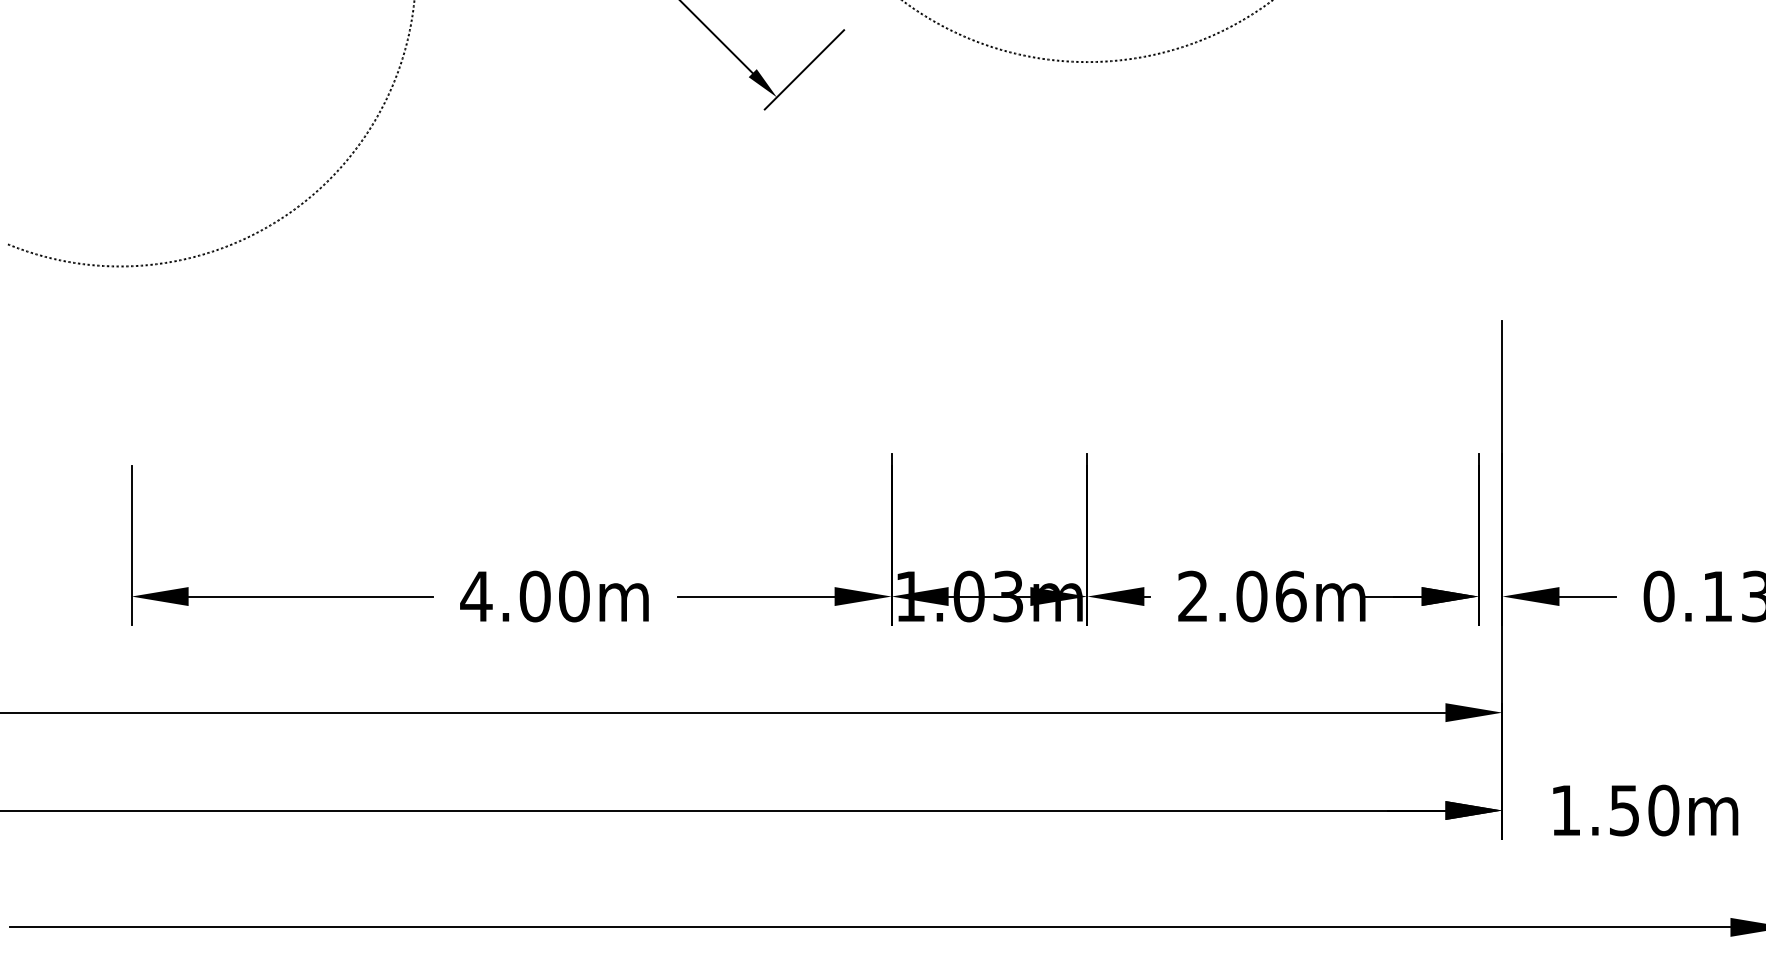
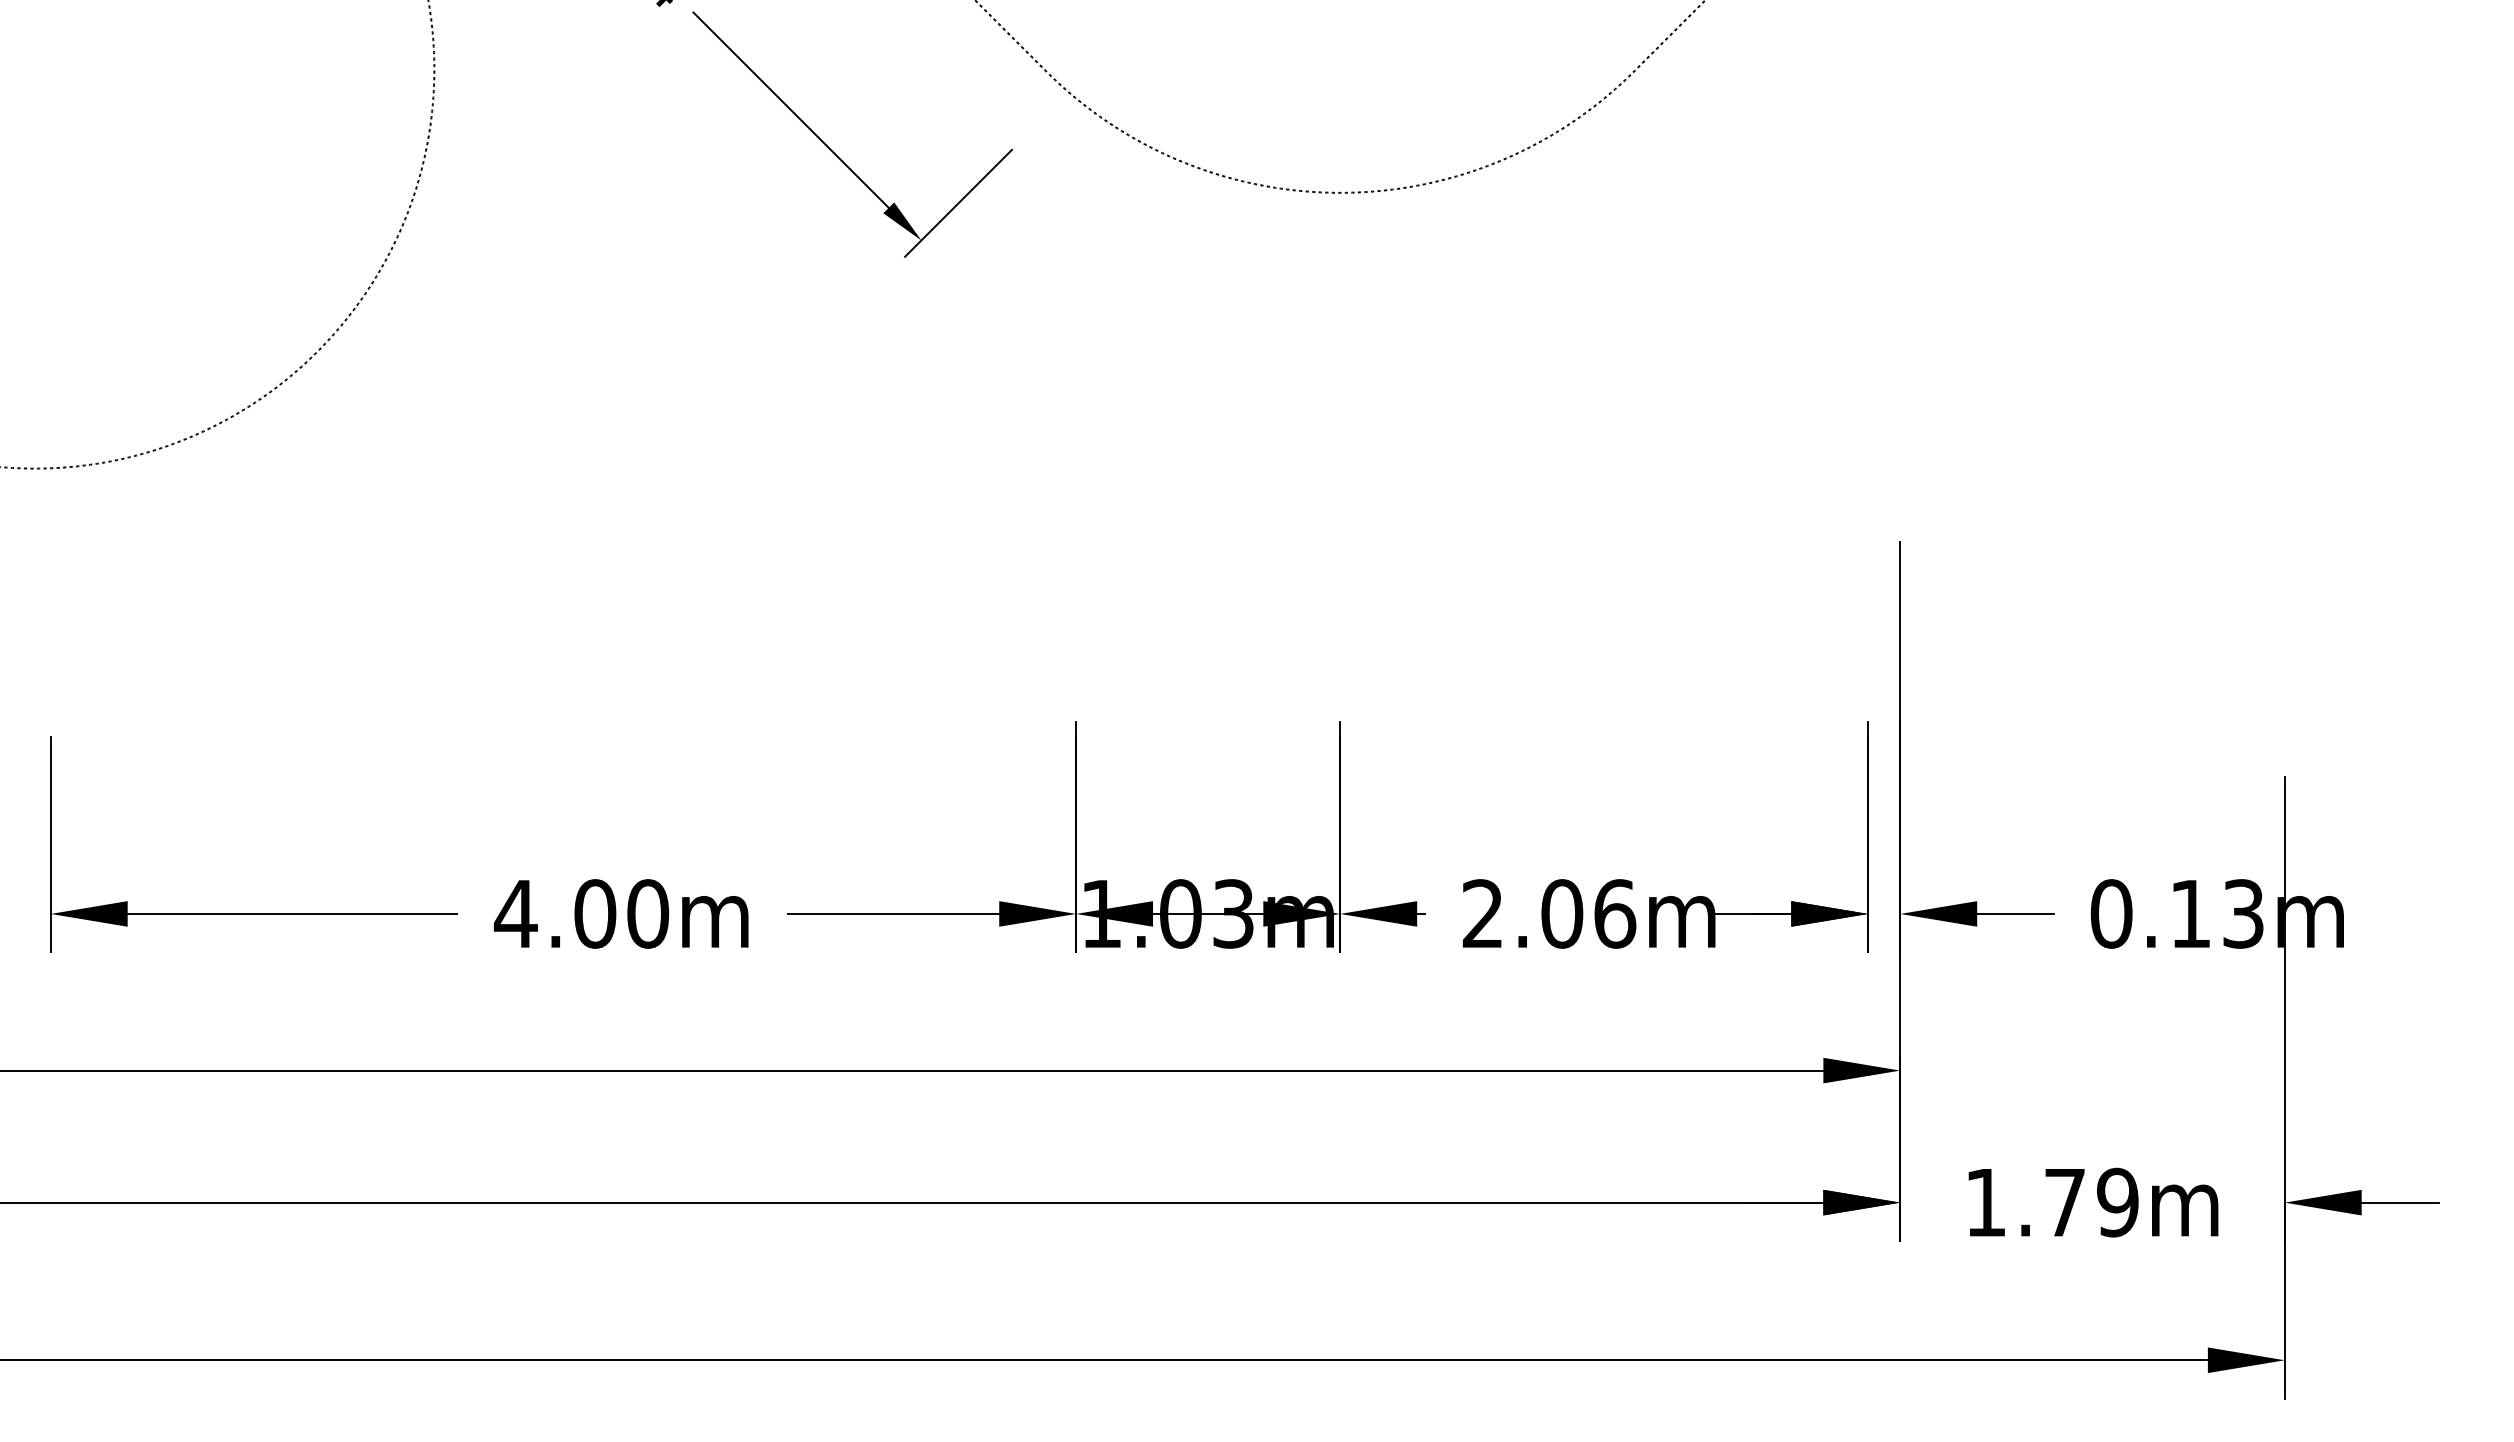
text: (1644, 810) -> (2091, 1202), 1.50m -> 1.79m

